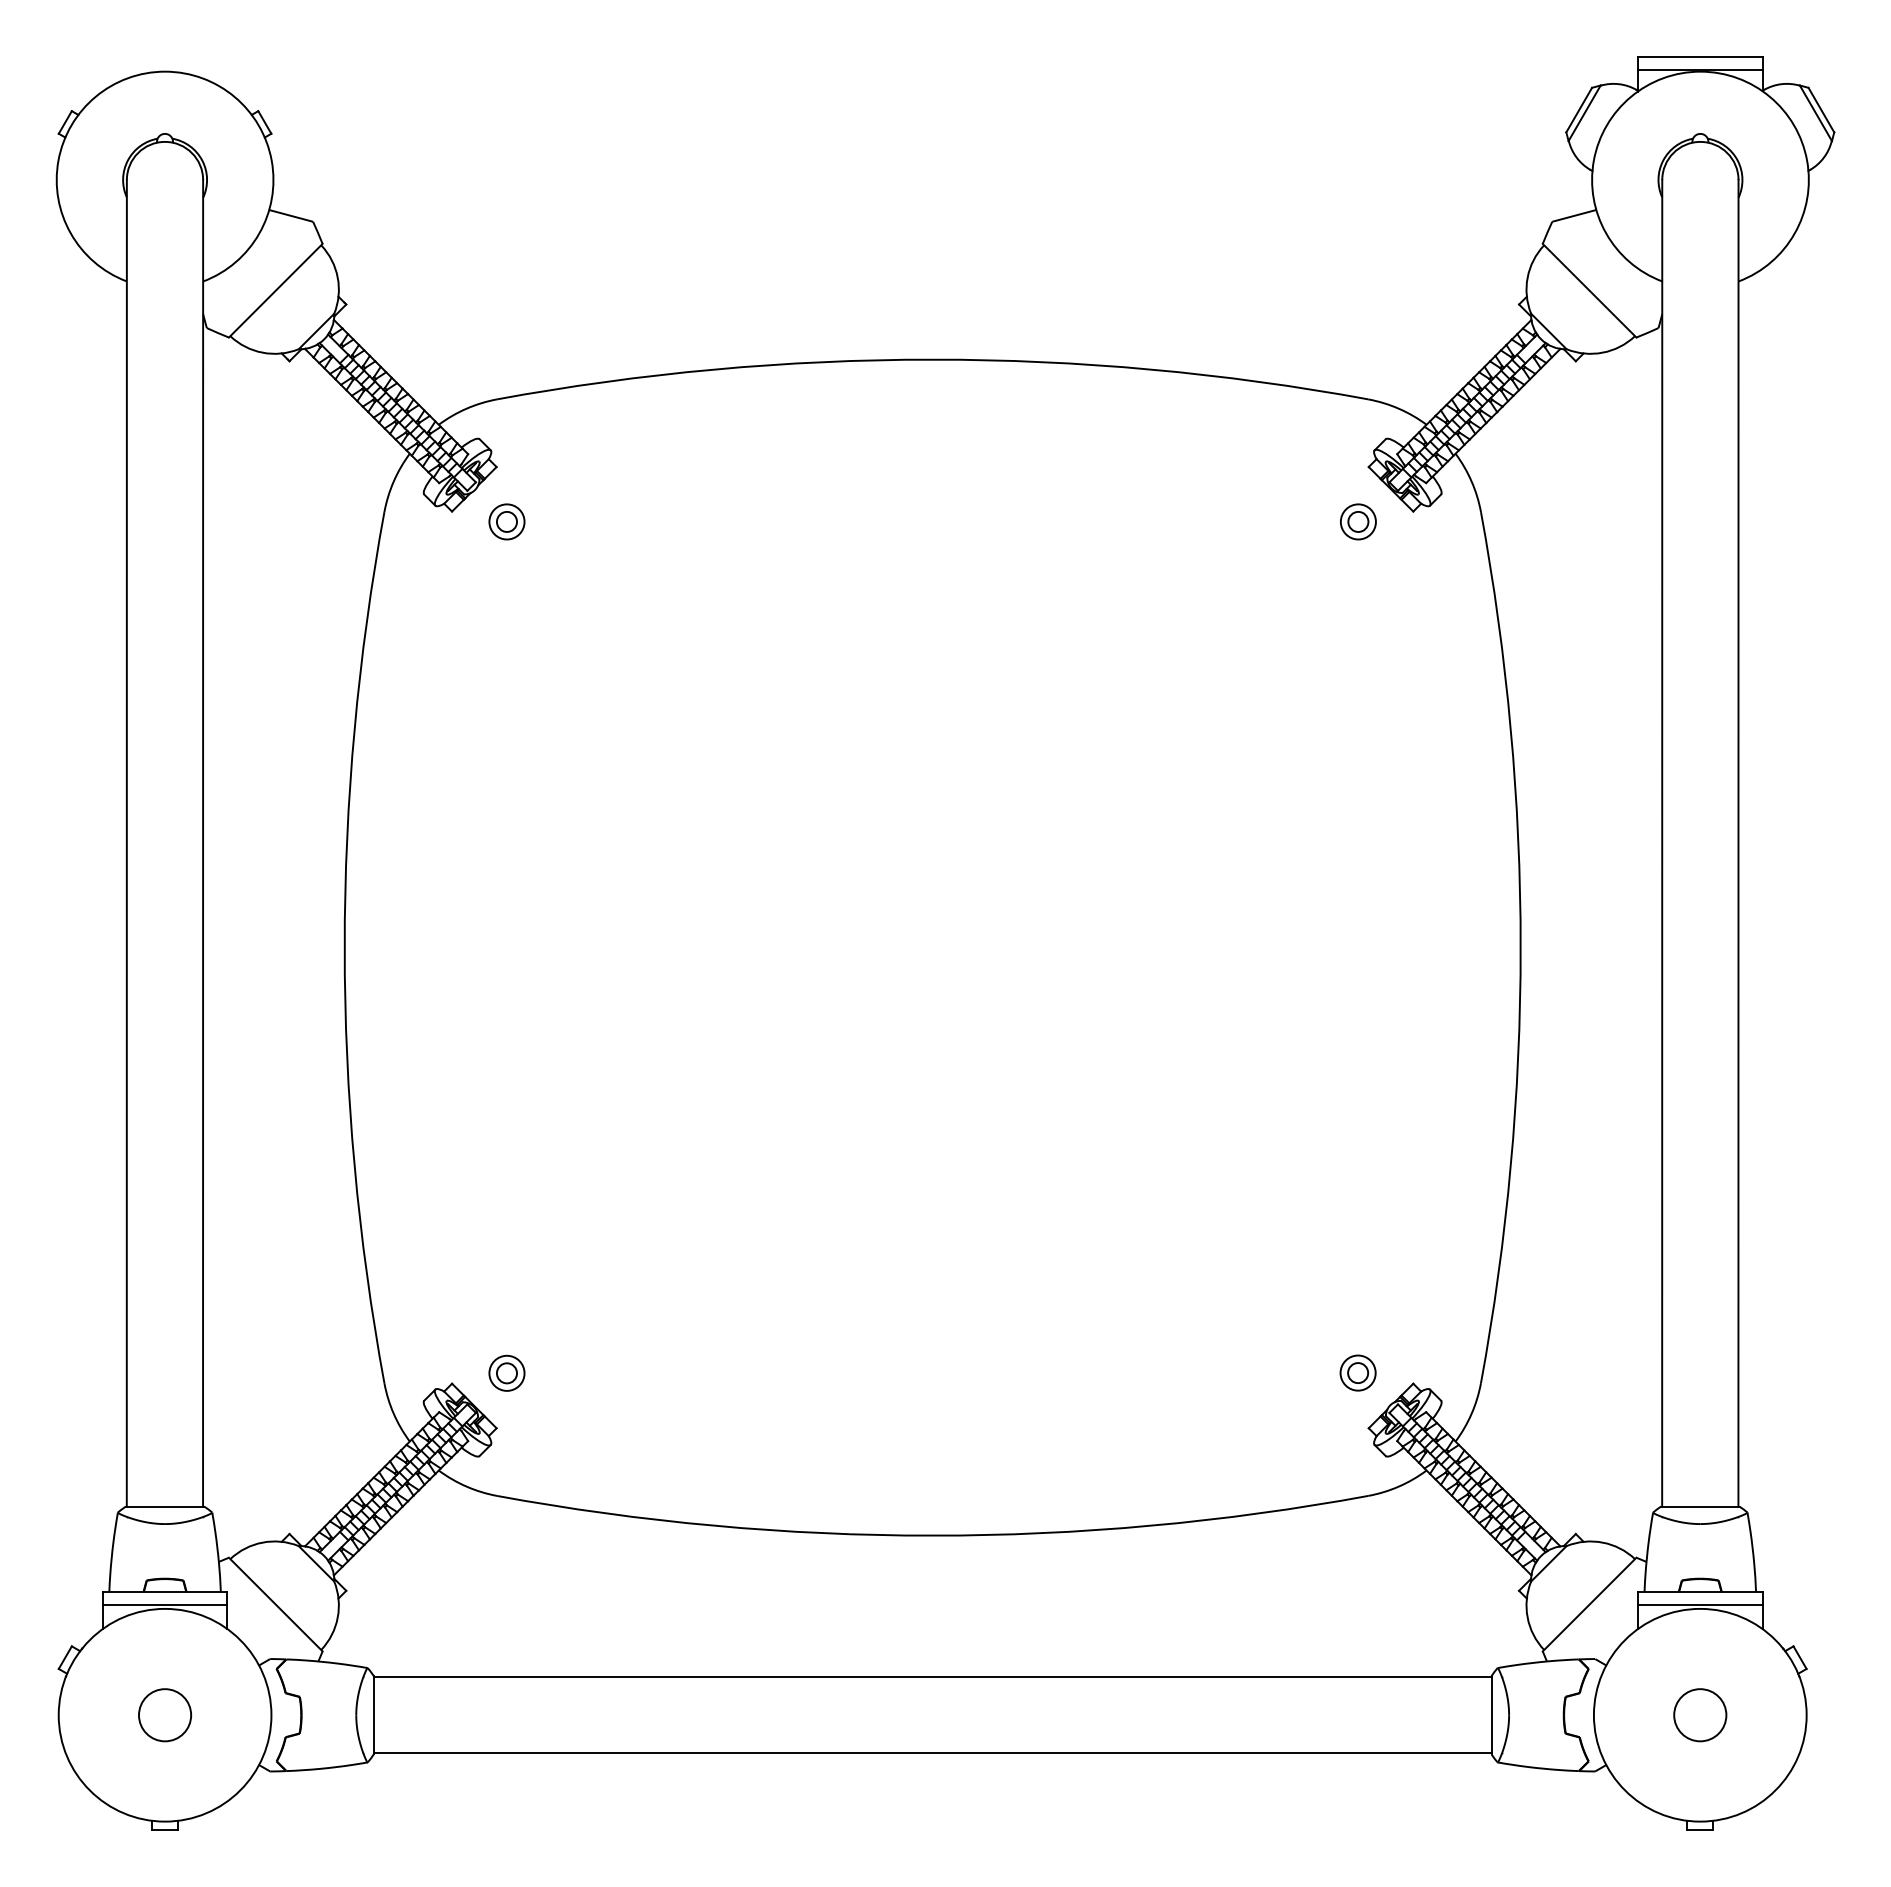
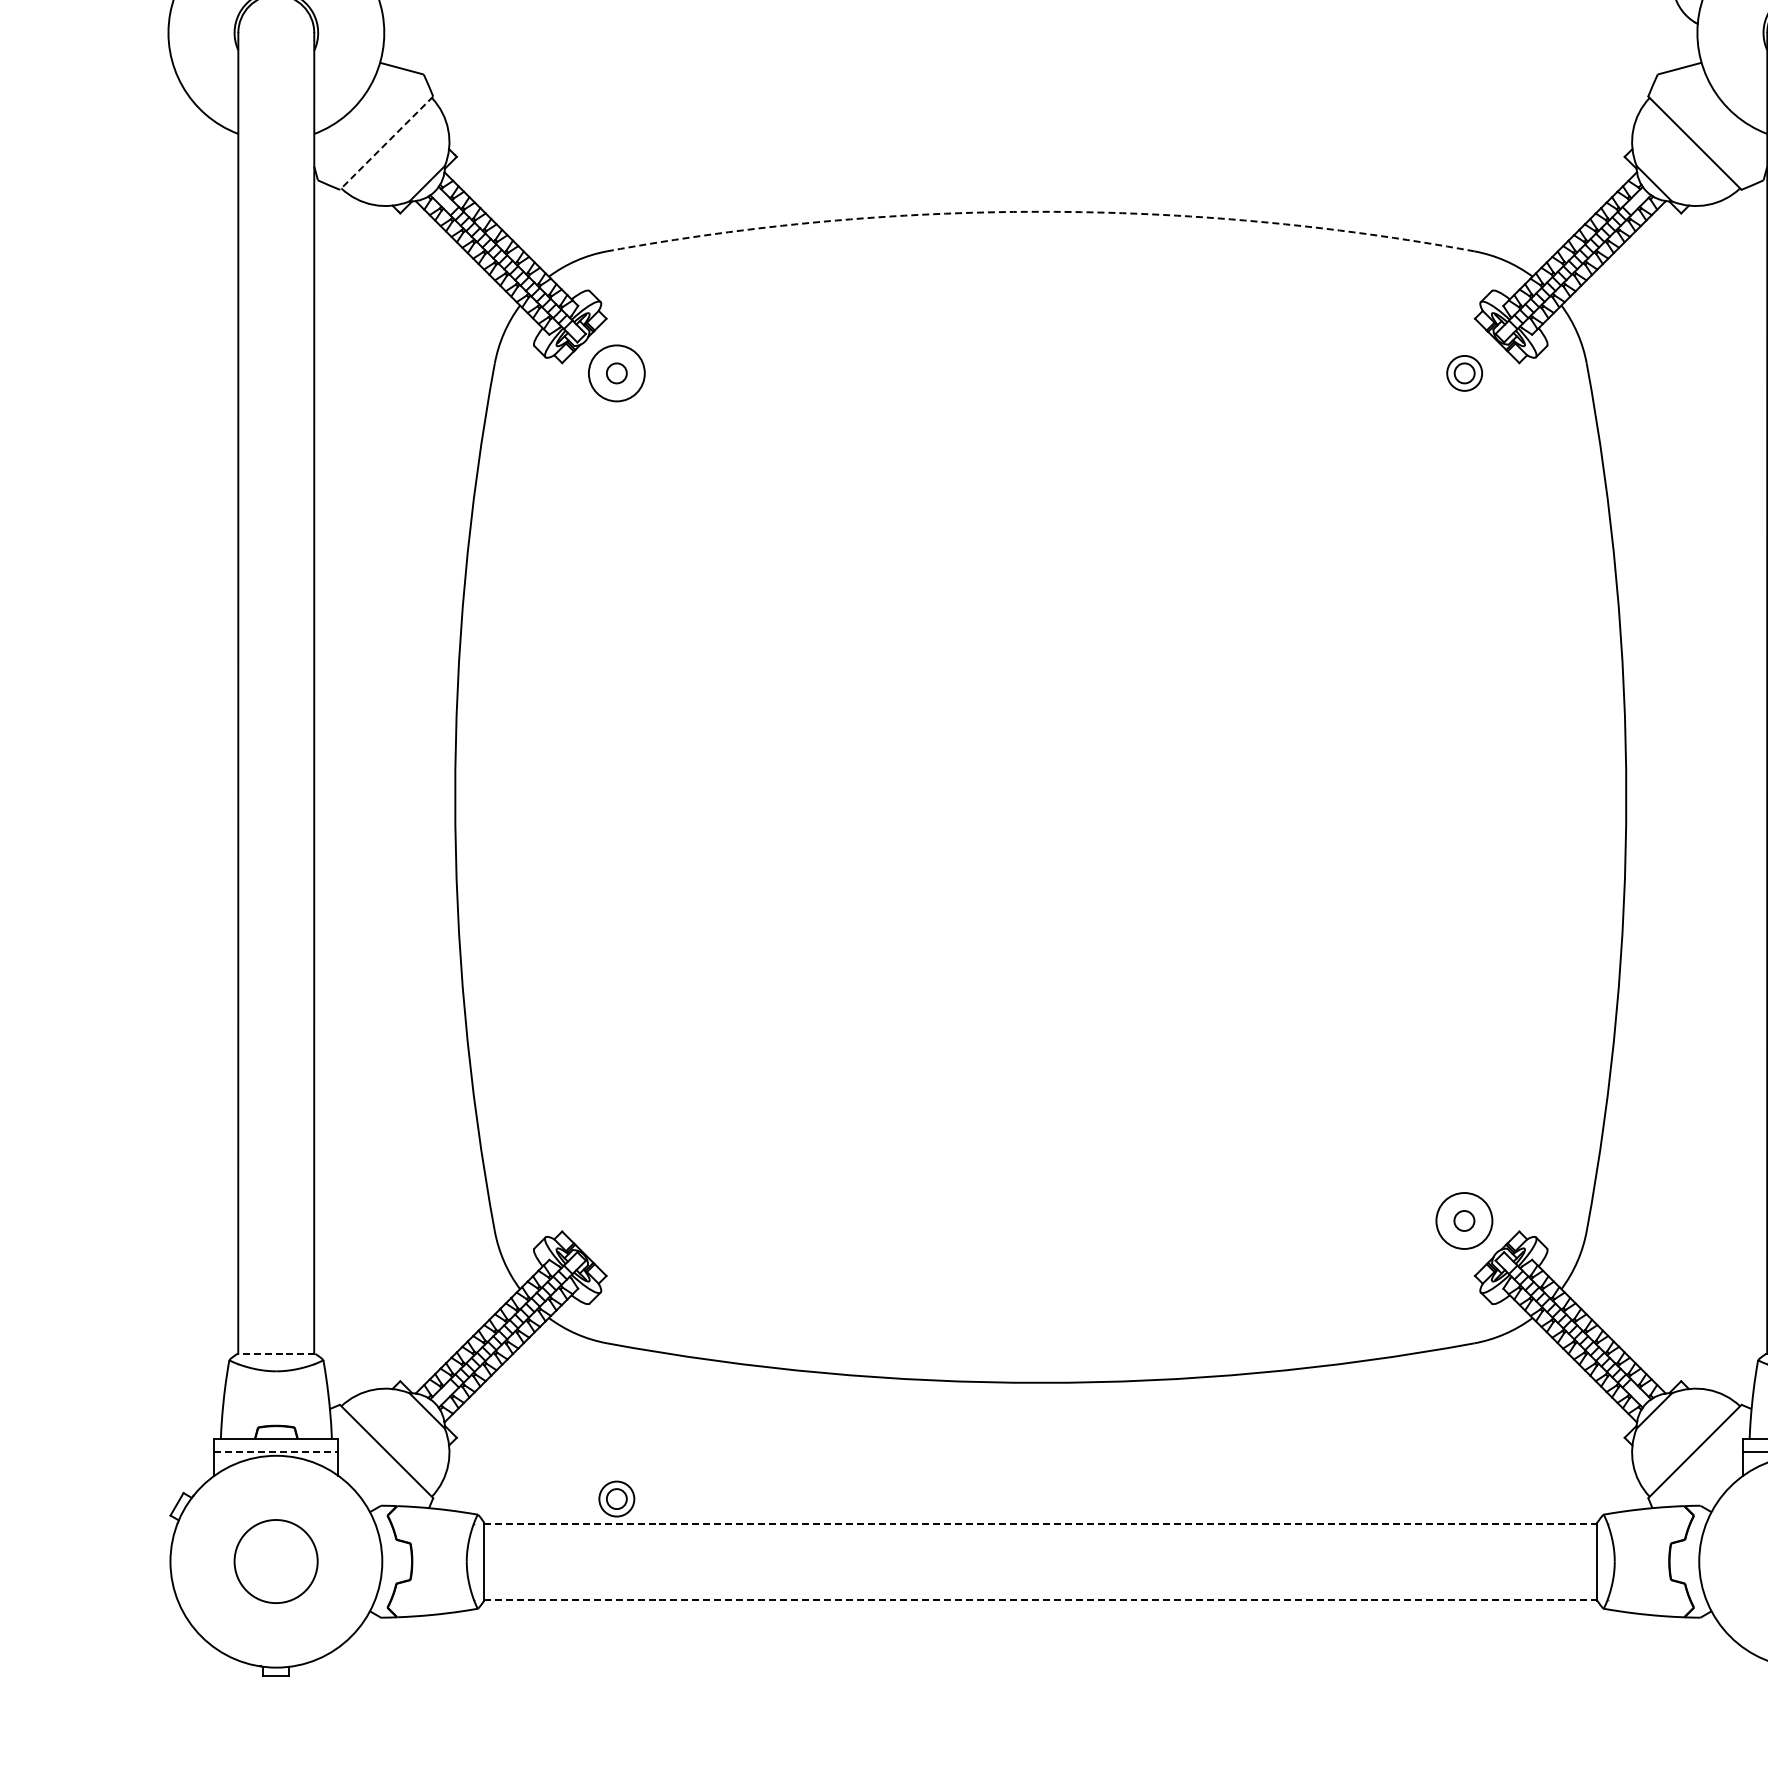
line: (275, 291) -> (386, 143), solid -> dashed
arc: (932, 359) -> (1040, 211), solid -> dashed
circle: (506, 521) -> (616, 372), size x1.6
part: (506, 1372) -> (616, 1498), moved
circle: (1357, 1372) -> (1463, 1220), size x1.6
line: (164, 1506) -> (275, 1353), solid -> dashed
line: (165, 1604) -> (276, 1451), solid -> dashed
line: (932, 1677) -> (1040, 1524), solid -> dashed
circle: (165, 1715) -> (276, 1561), size x1.6
line: (932, 1753) -> (1040, 1599), solid -> dashed

